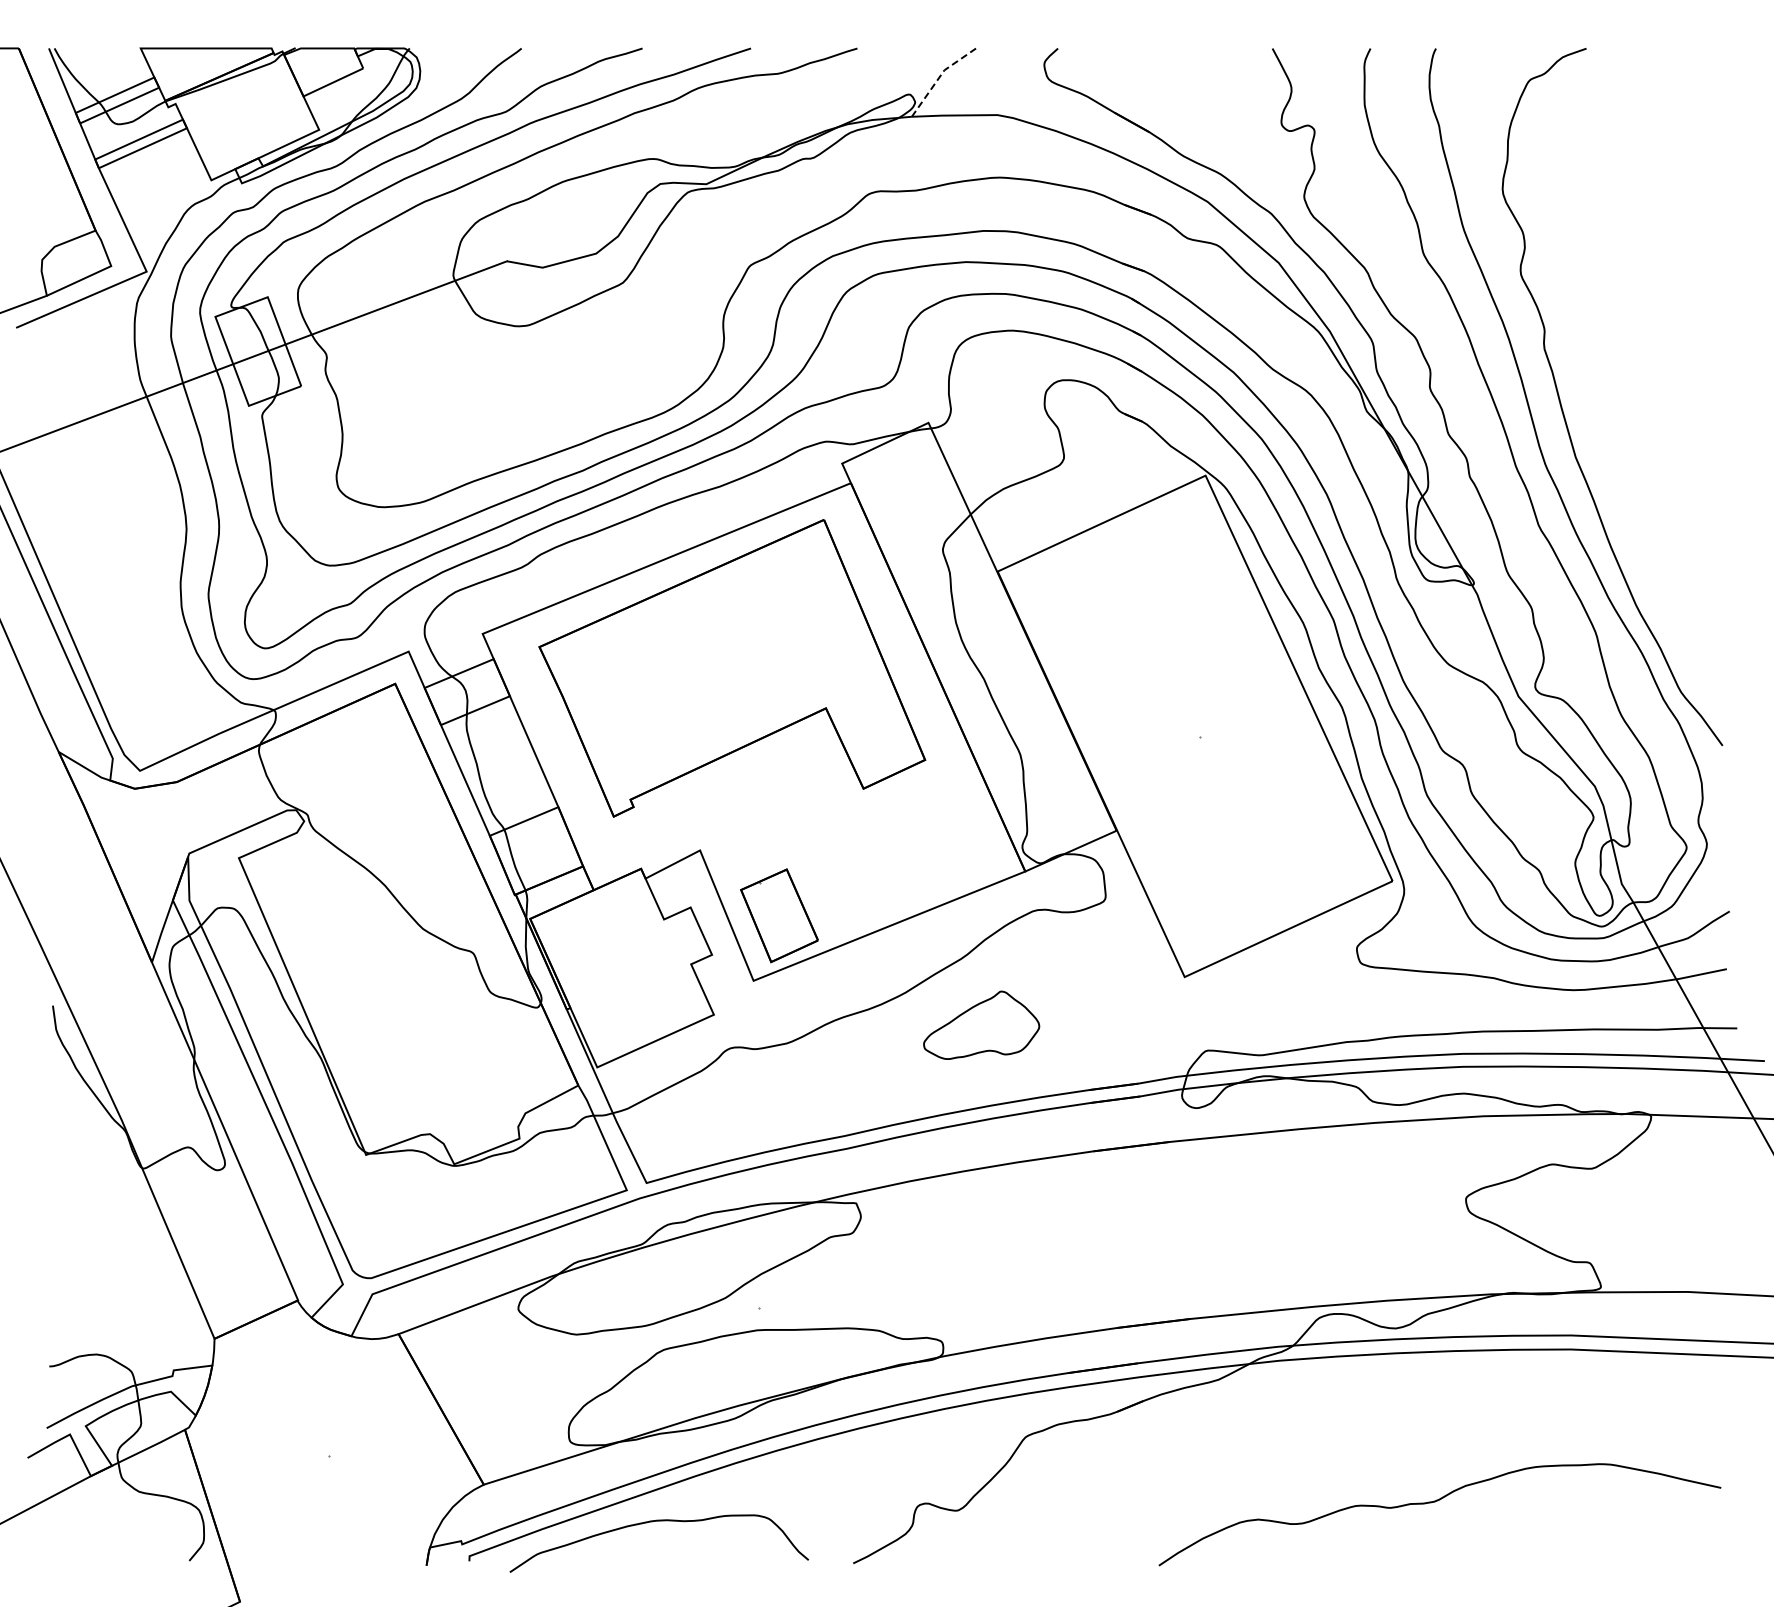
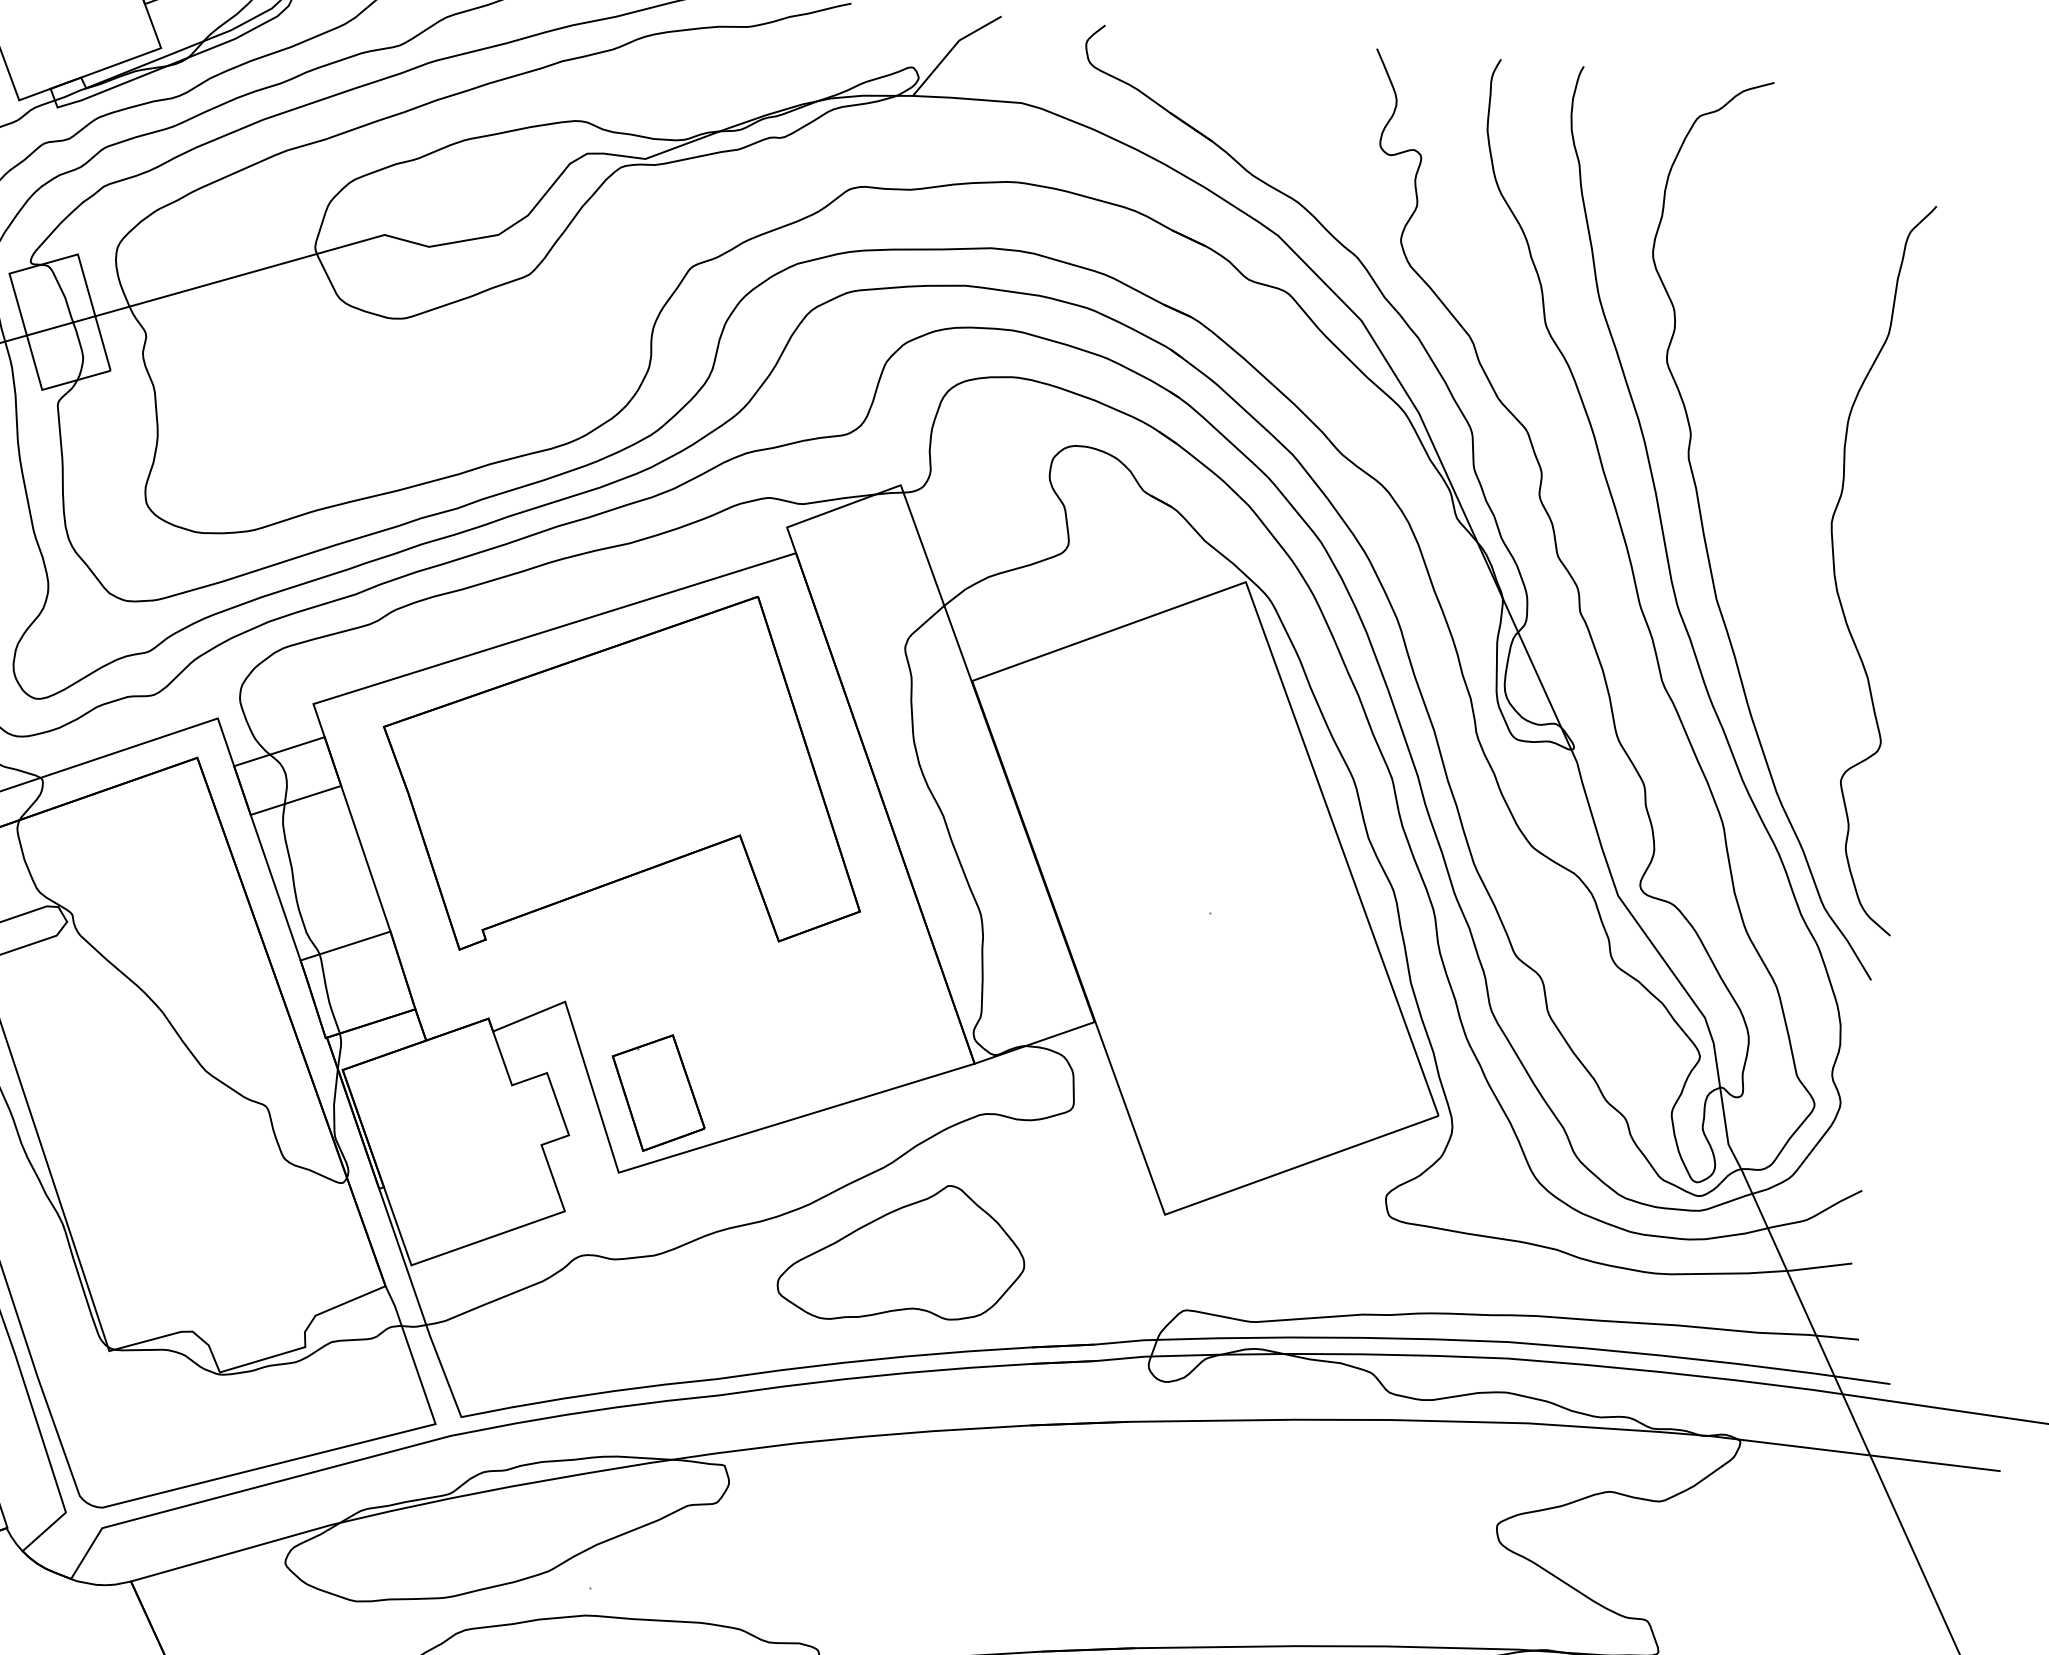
line: (939, 77) -> (952, 49), dashed -> solid
curve: (1667, 427) -> (1835, 571), added
part: (981, 1025) -> (902, 1253), size x1.67

